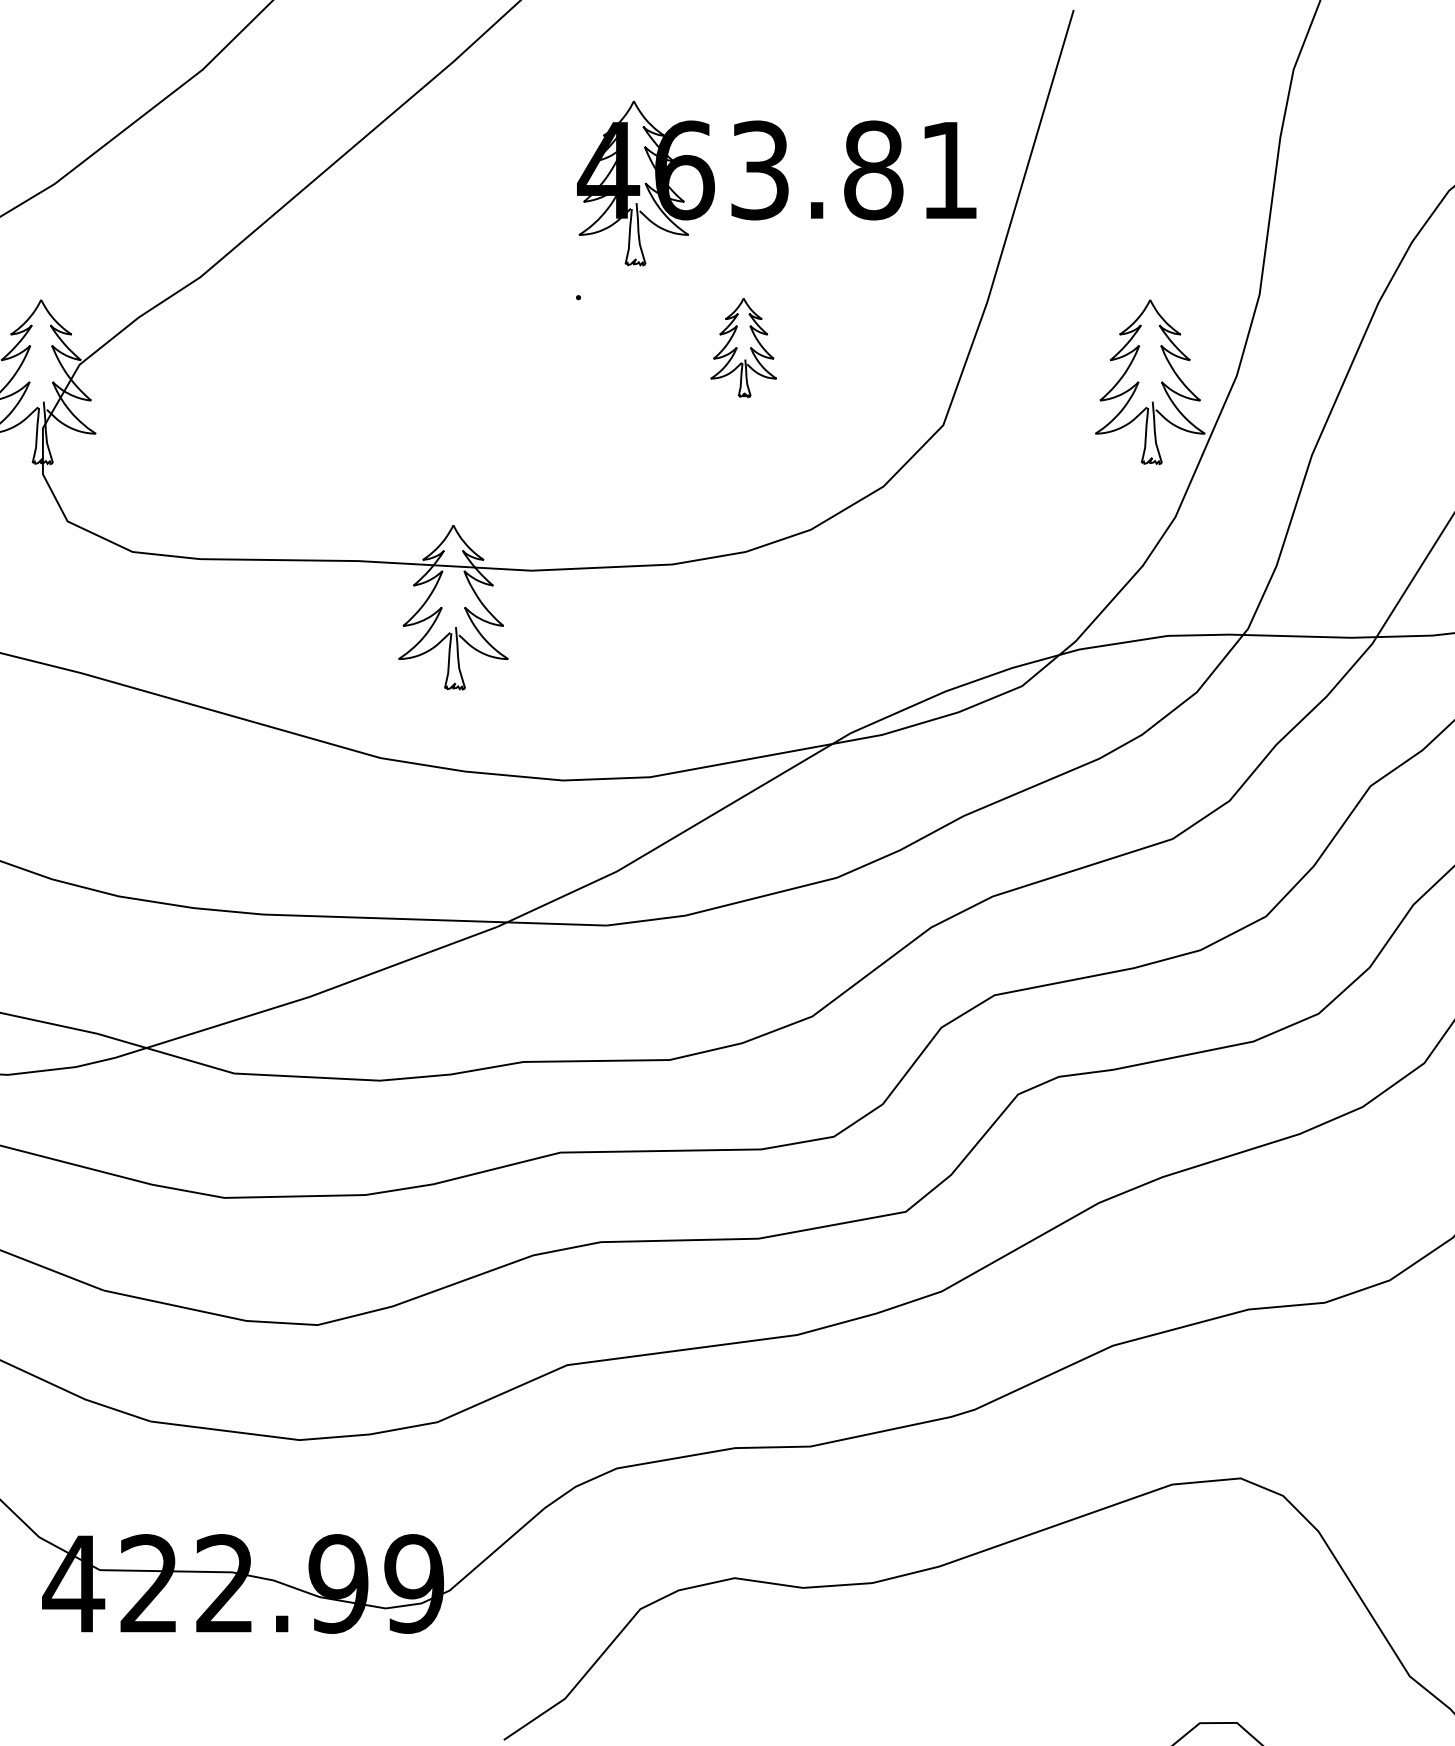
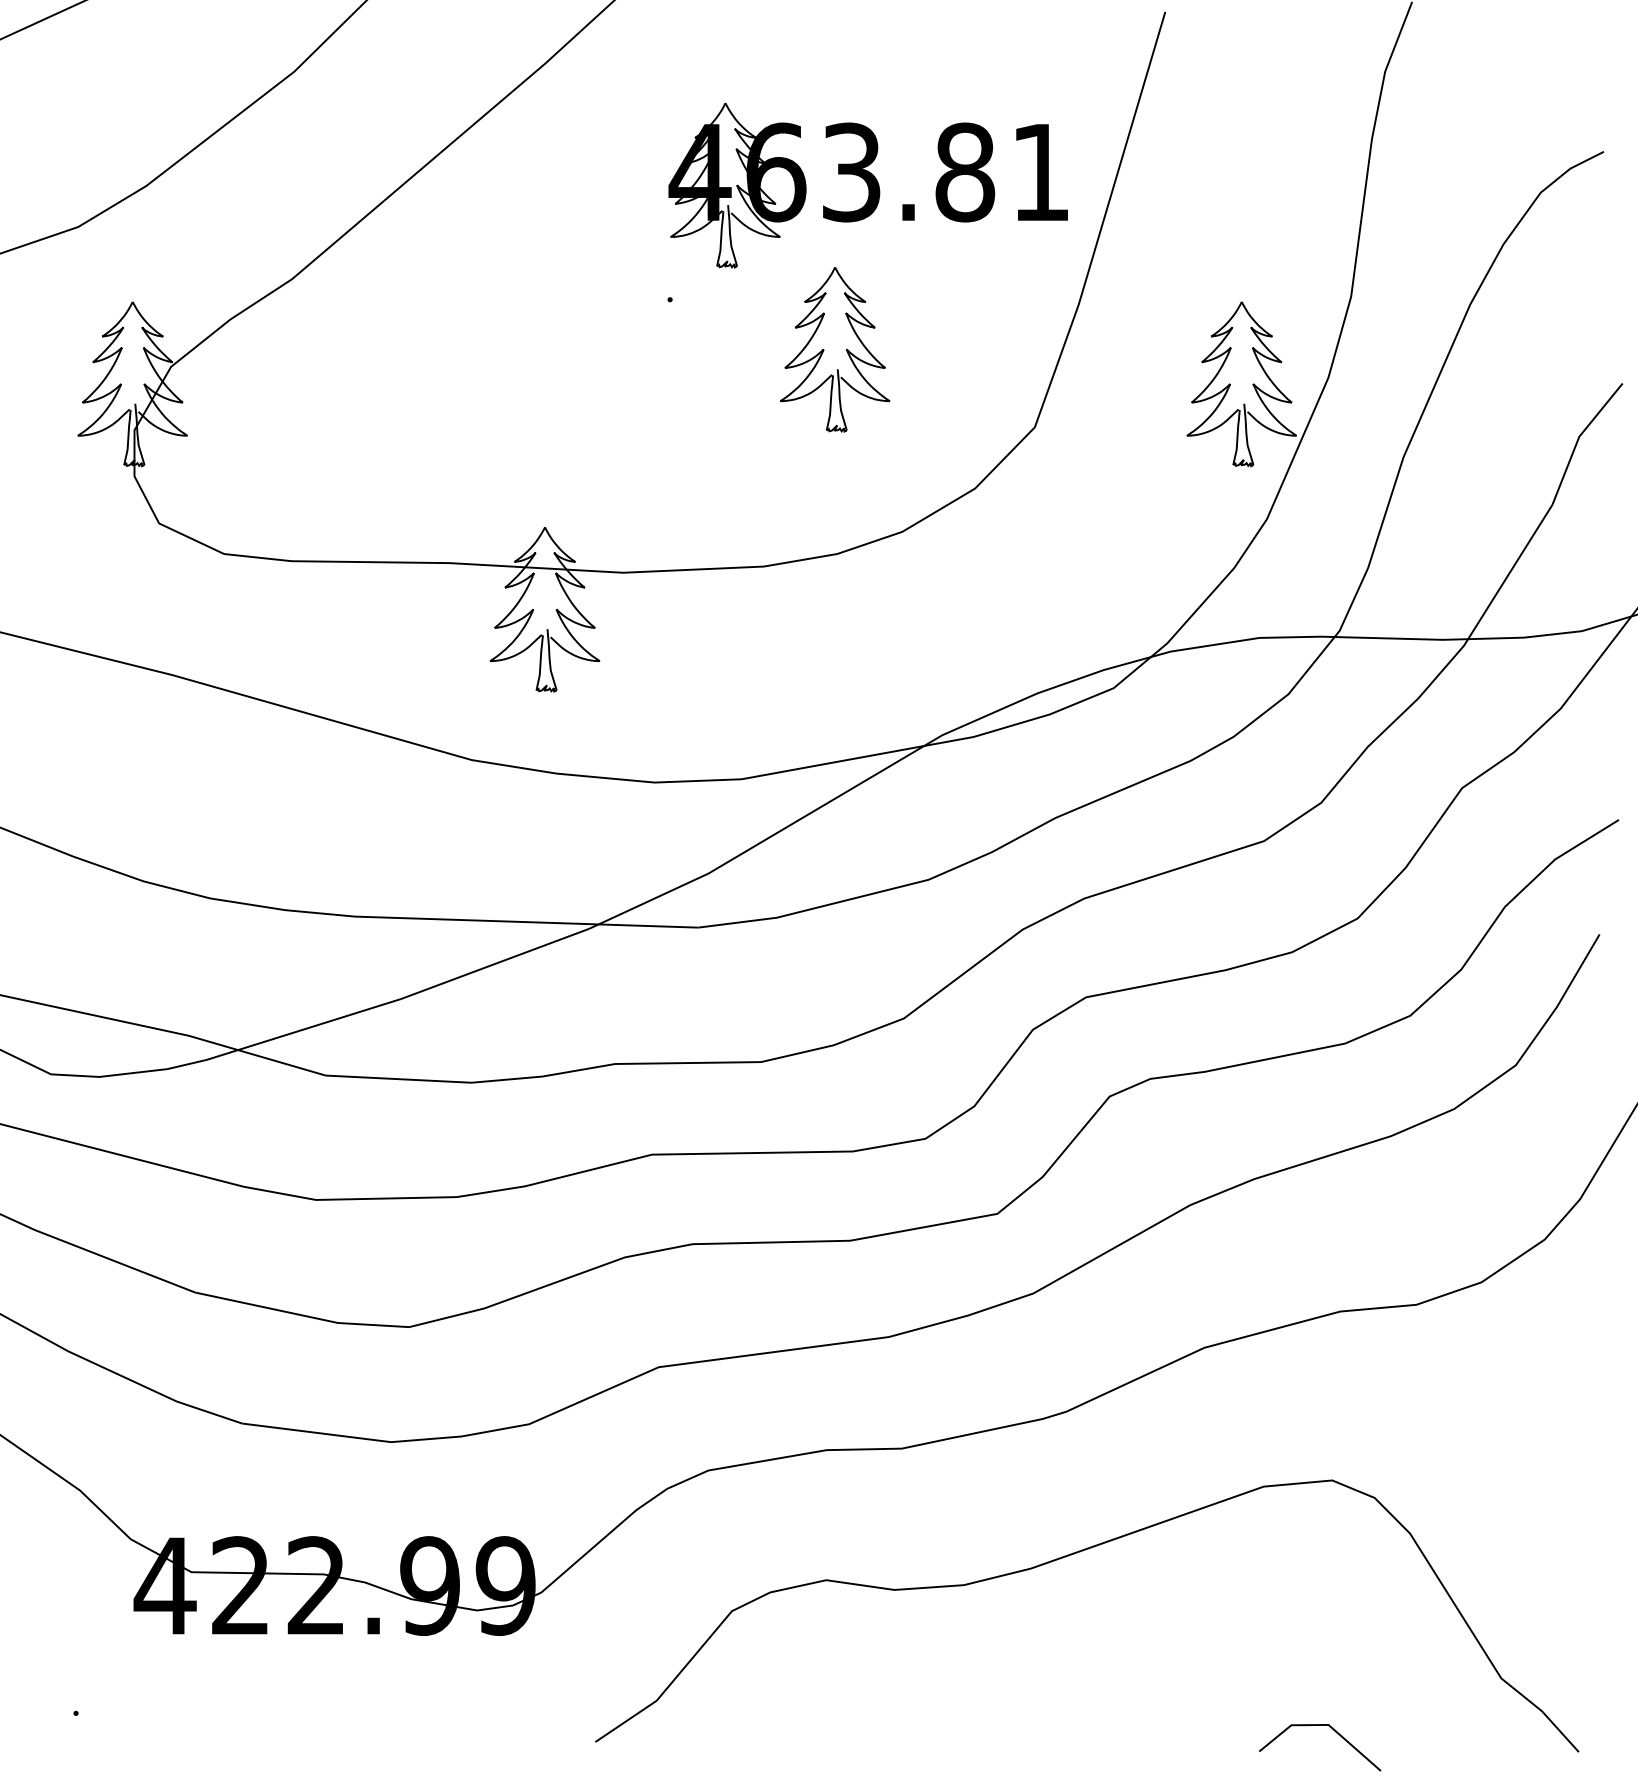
part: (743, 347) -> (835, 349), size x1.67

